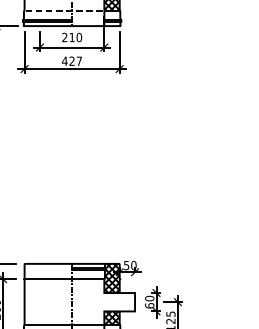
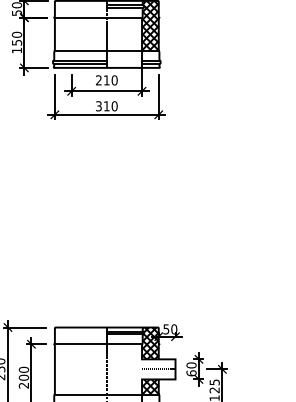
line: (65, 11) -> (99, 51), dashed -> solid
text: (71, 61) -> (106, 106), 427 -> 310
line: (119, 302) -> (158, 369), added

